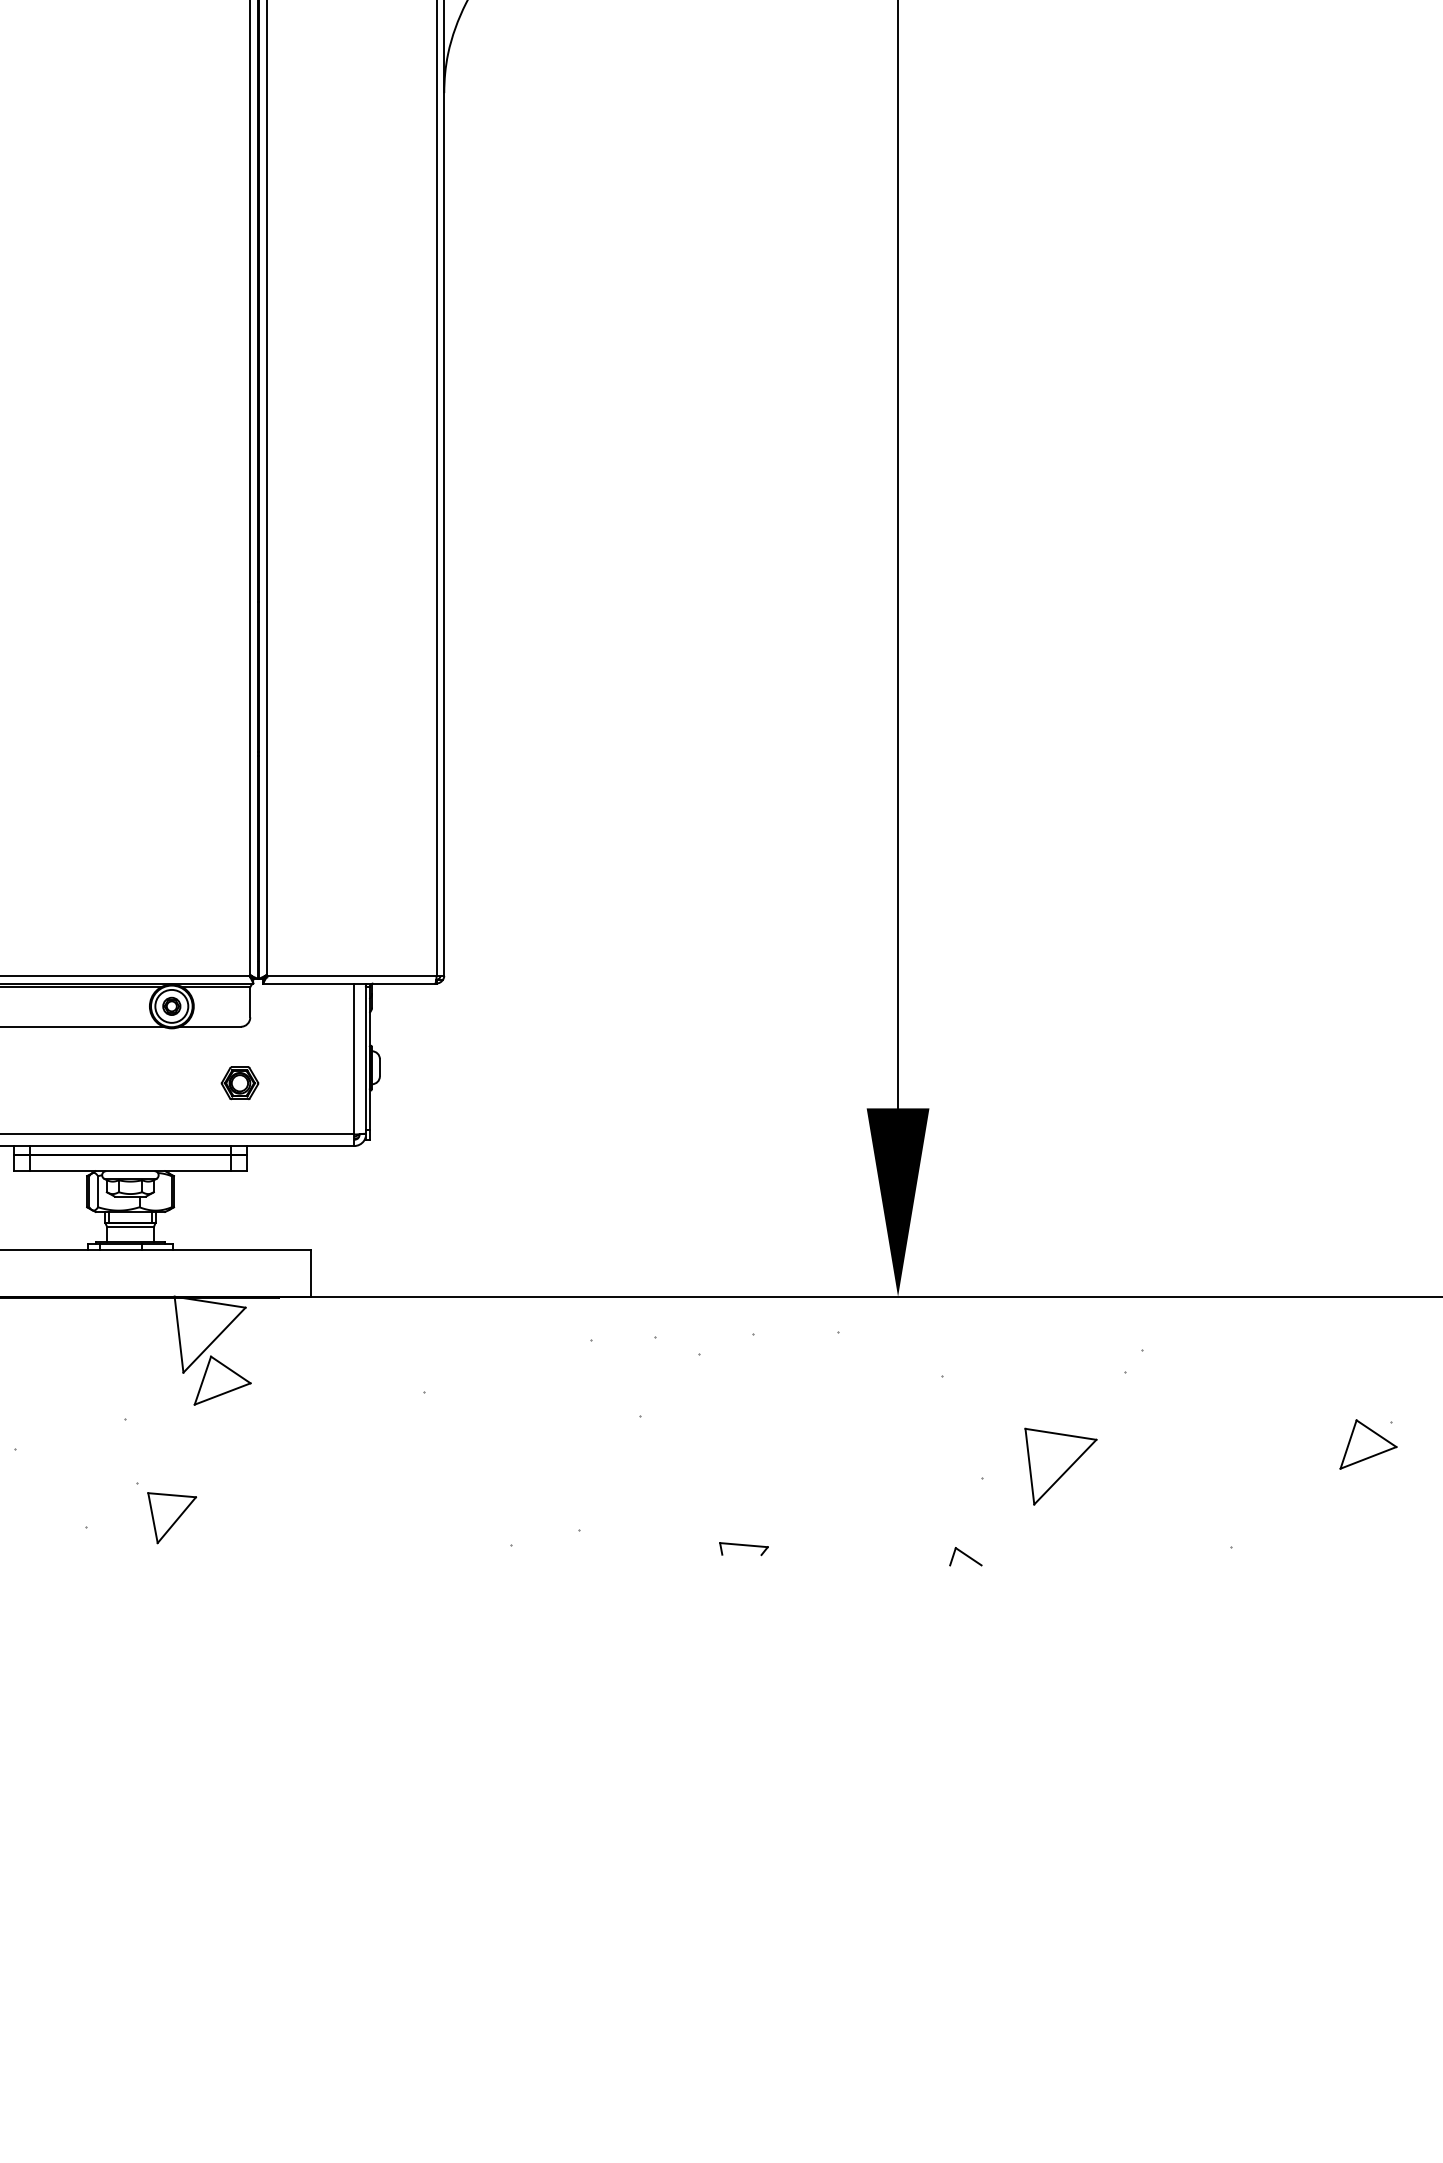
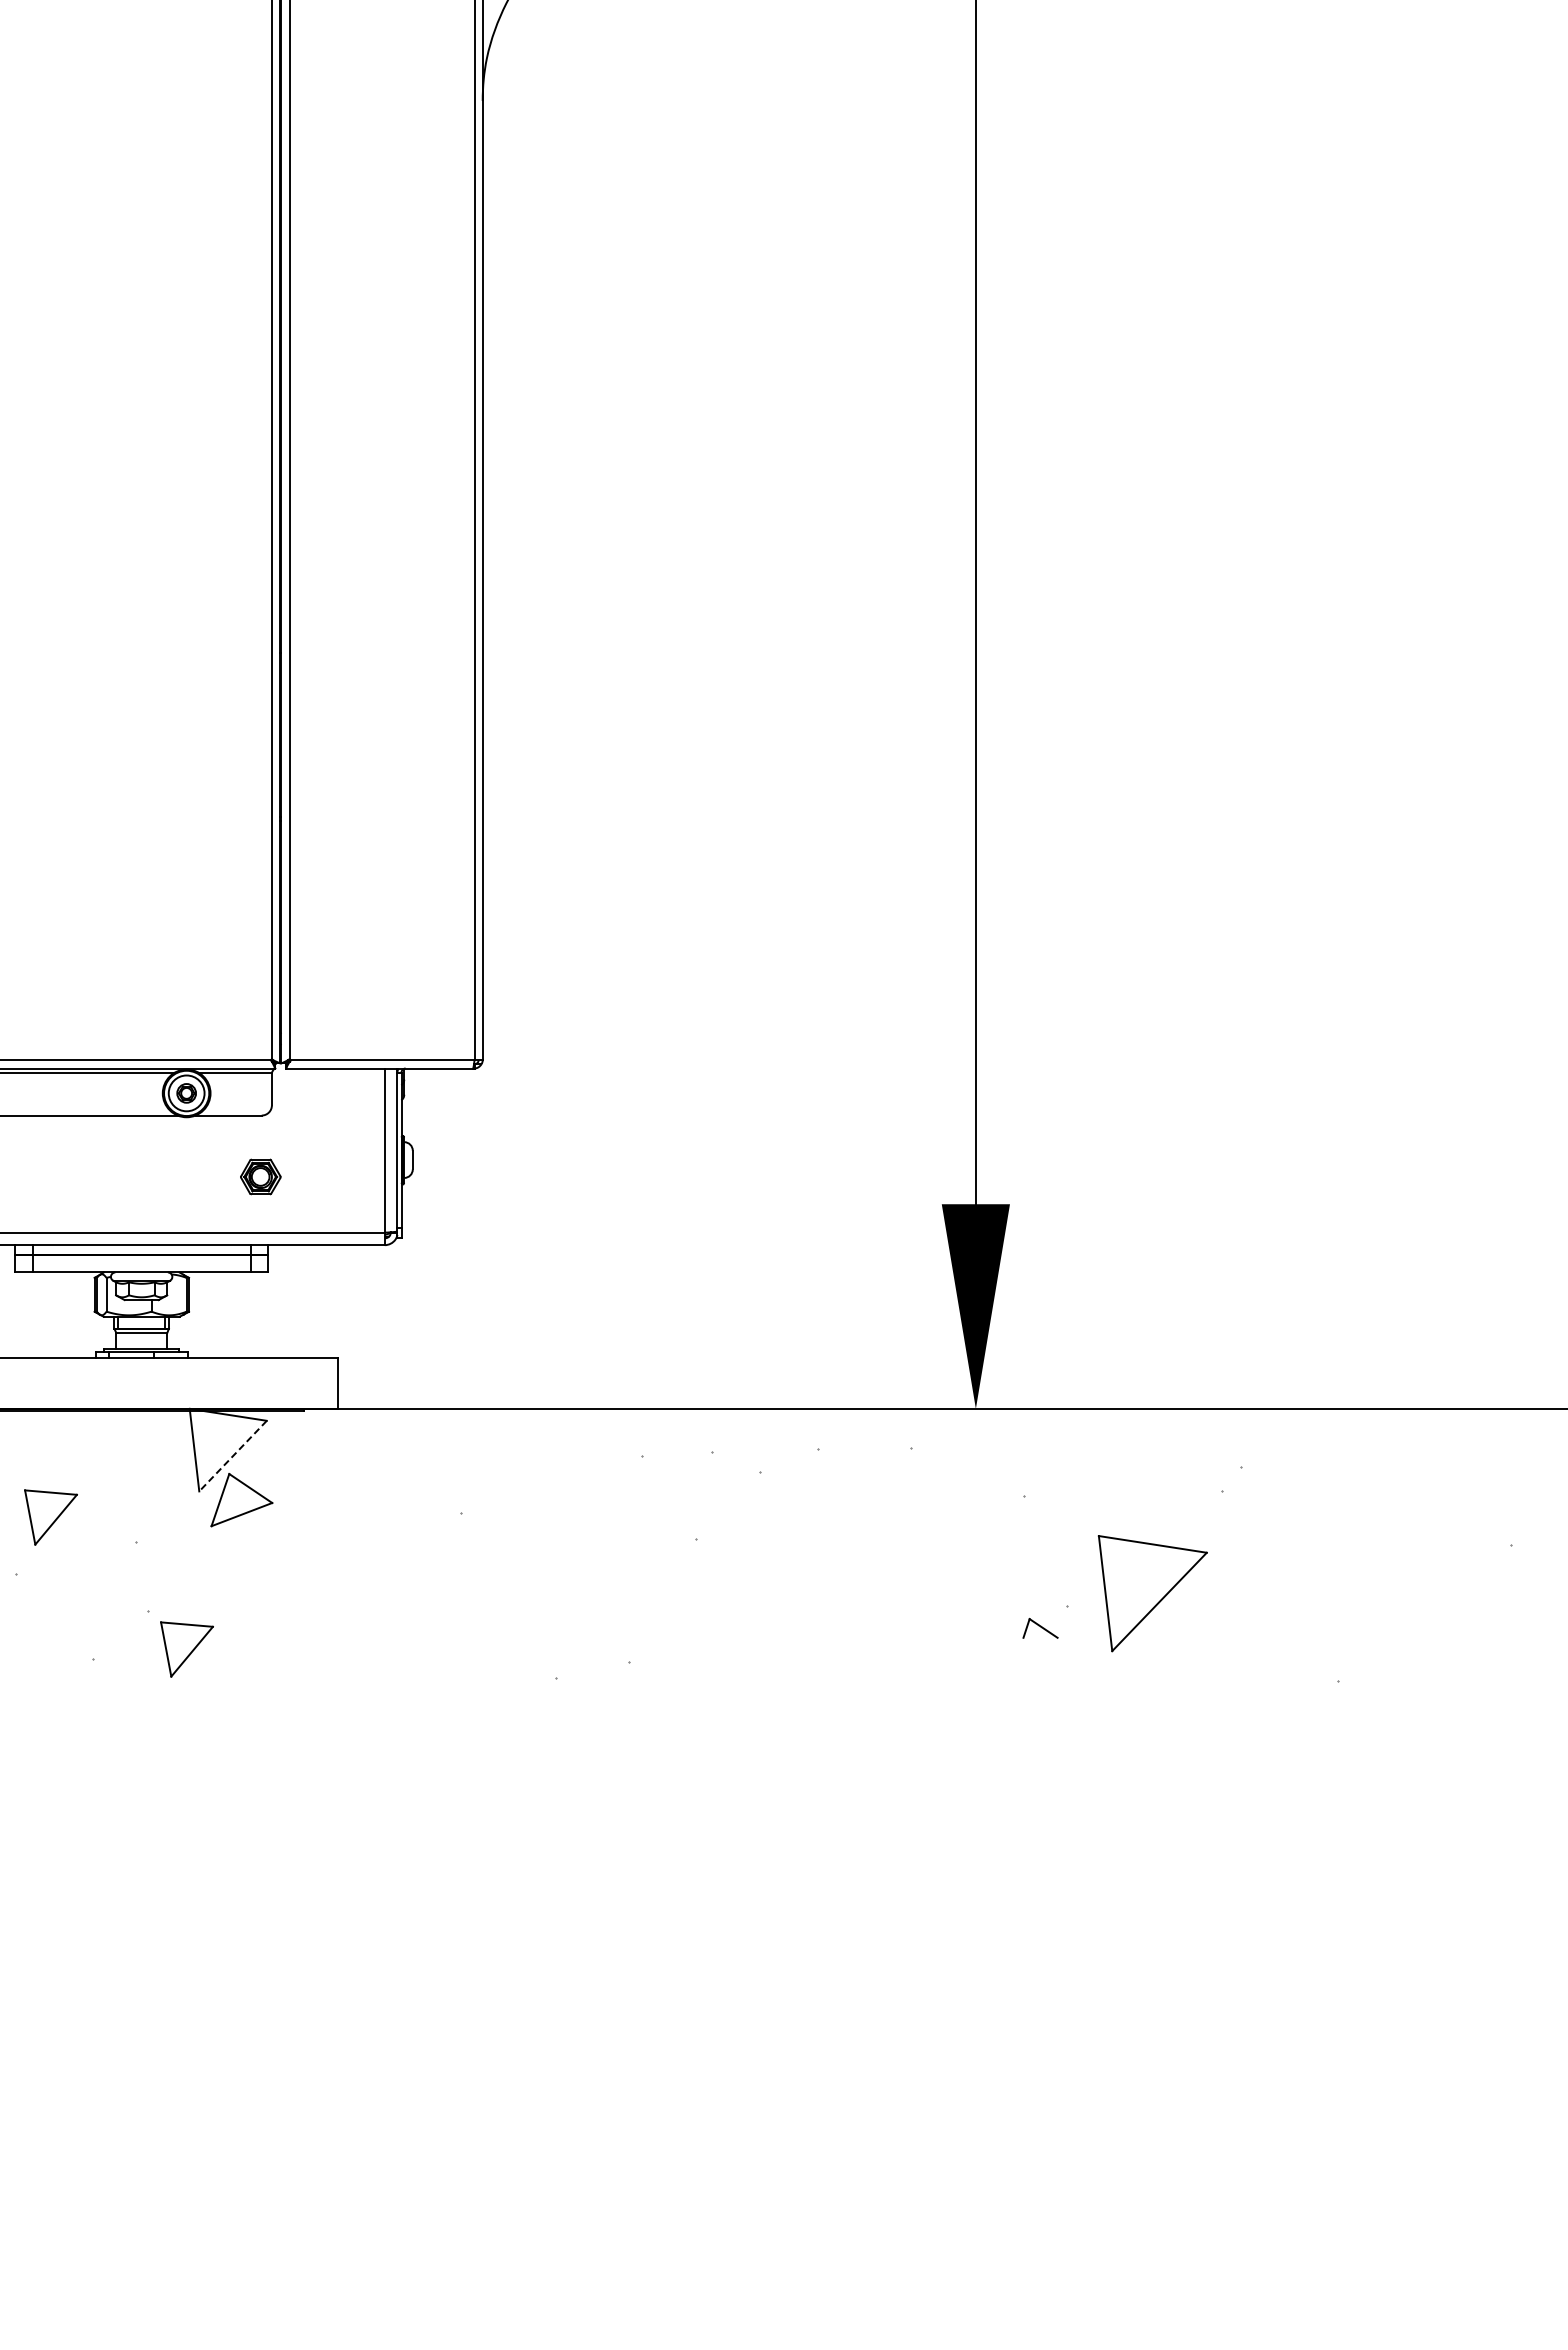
line: (214, 1340) -> (233, 1456), solid -> dashed
part: (46, 1396) -> (50, 1517), added
part: (1367, 1444) -> (1486, 1569), removed
part: (1060, 1466) -> (1152, 1593), size x1.4
part: (744, 1548) -> (808, 1682), removed
part: (965, 1556) -> (1040, 1628), moved

